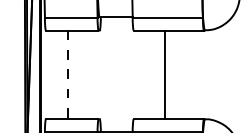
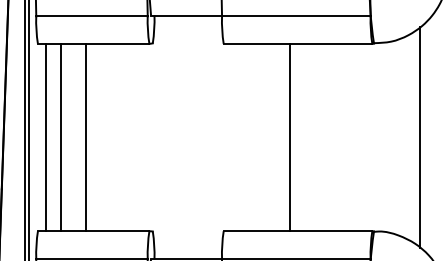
line: (49, 74) -> (45, 136), added
line: (56, 74) -> (60, 136), added
line: (226, 74) -> (420, 136), added
line: (68, 75) -> (86, 138), dashed -> solid

